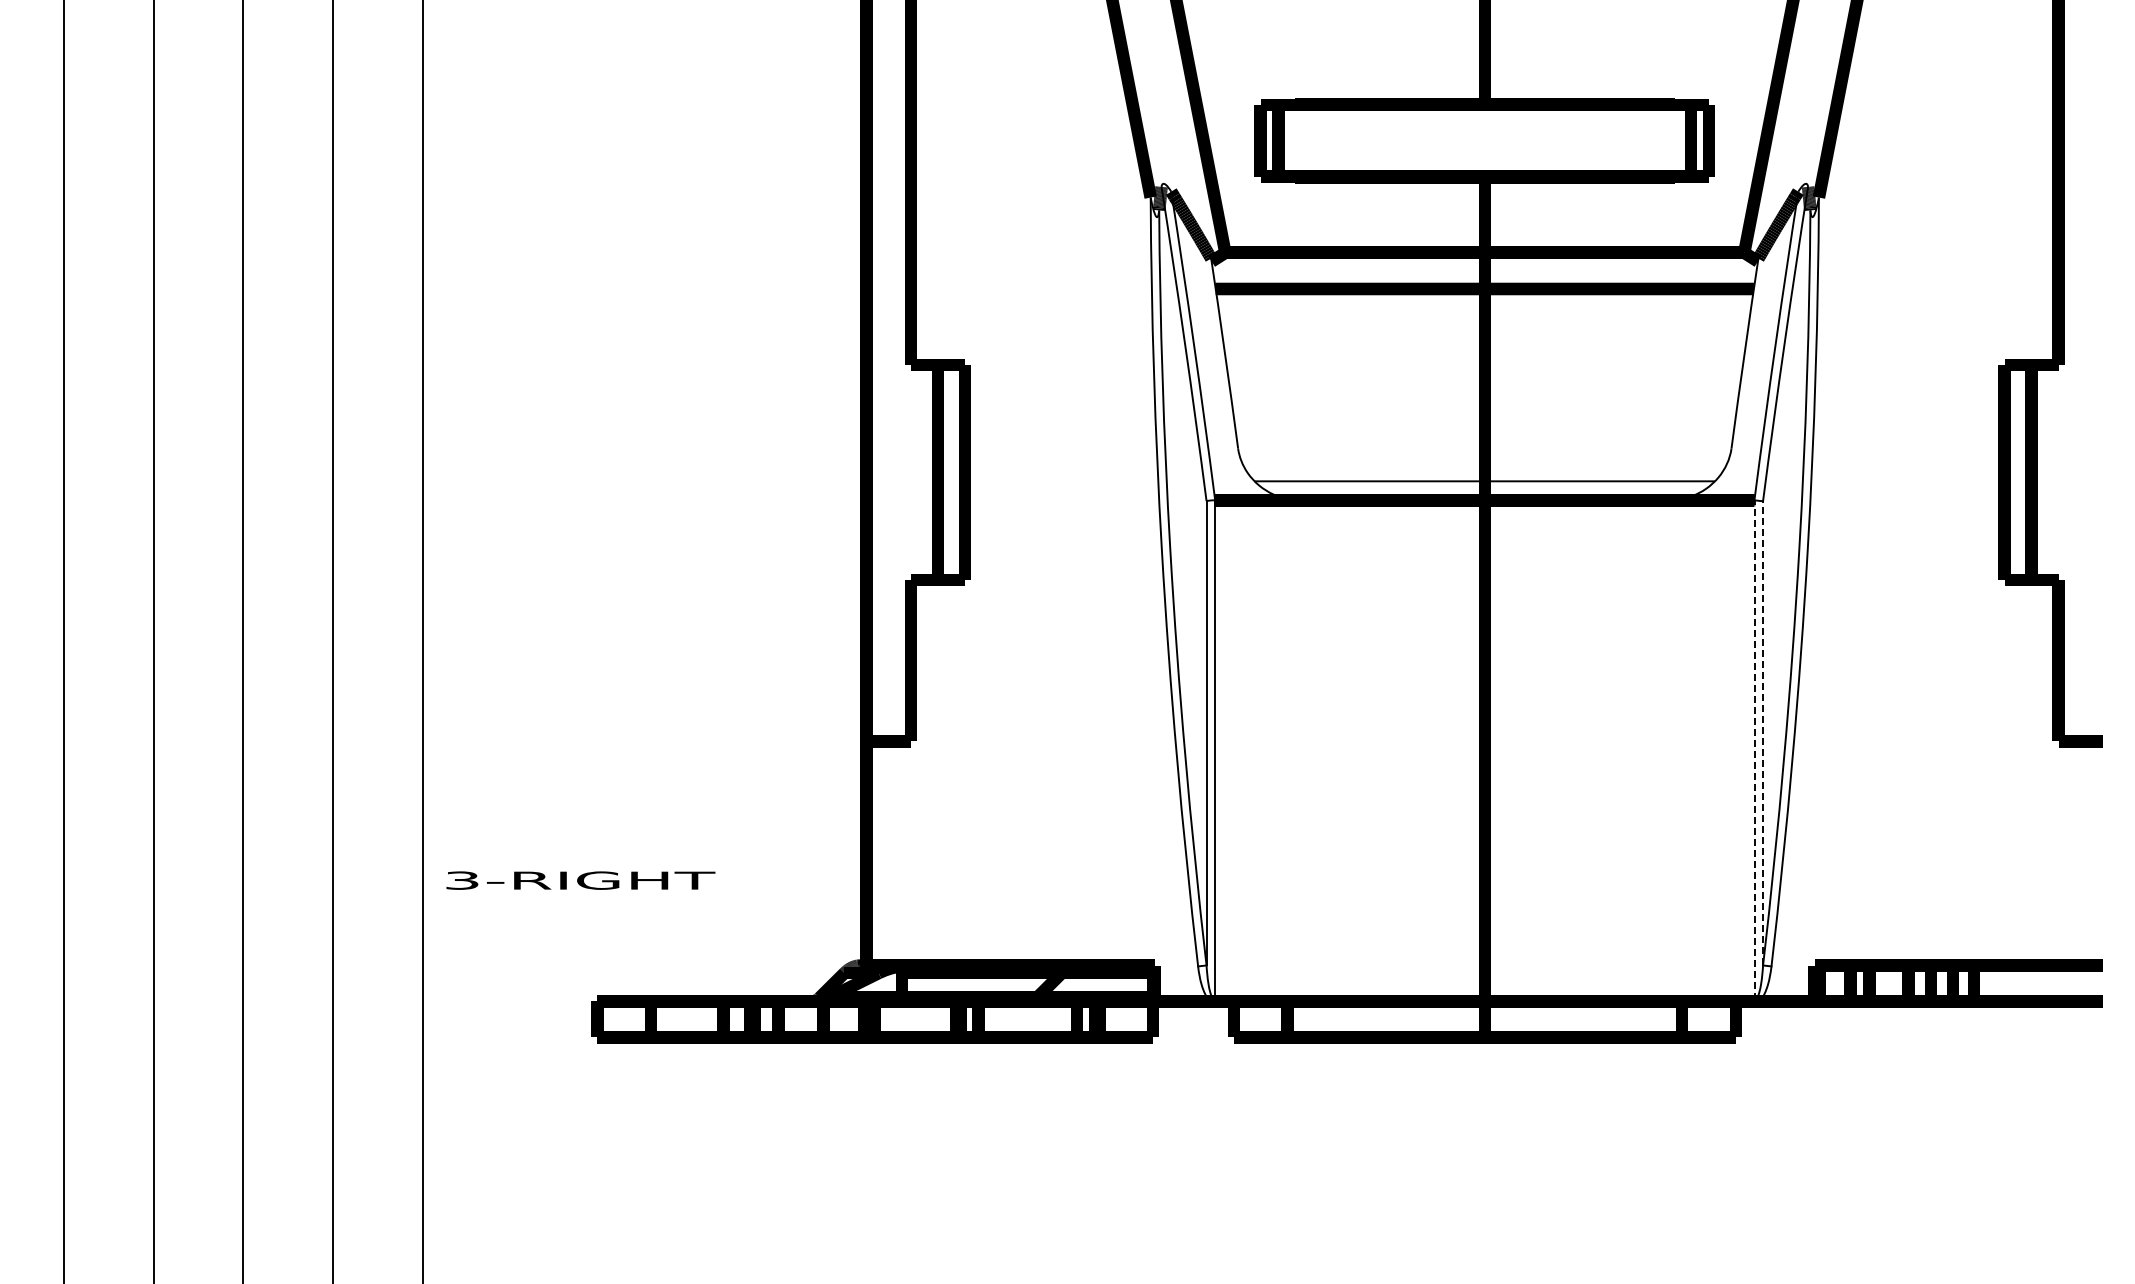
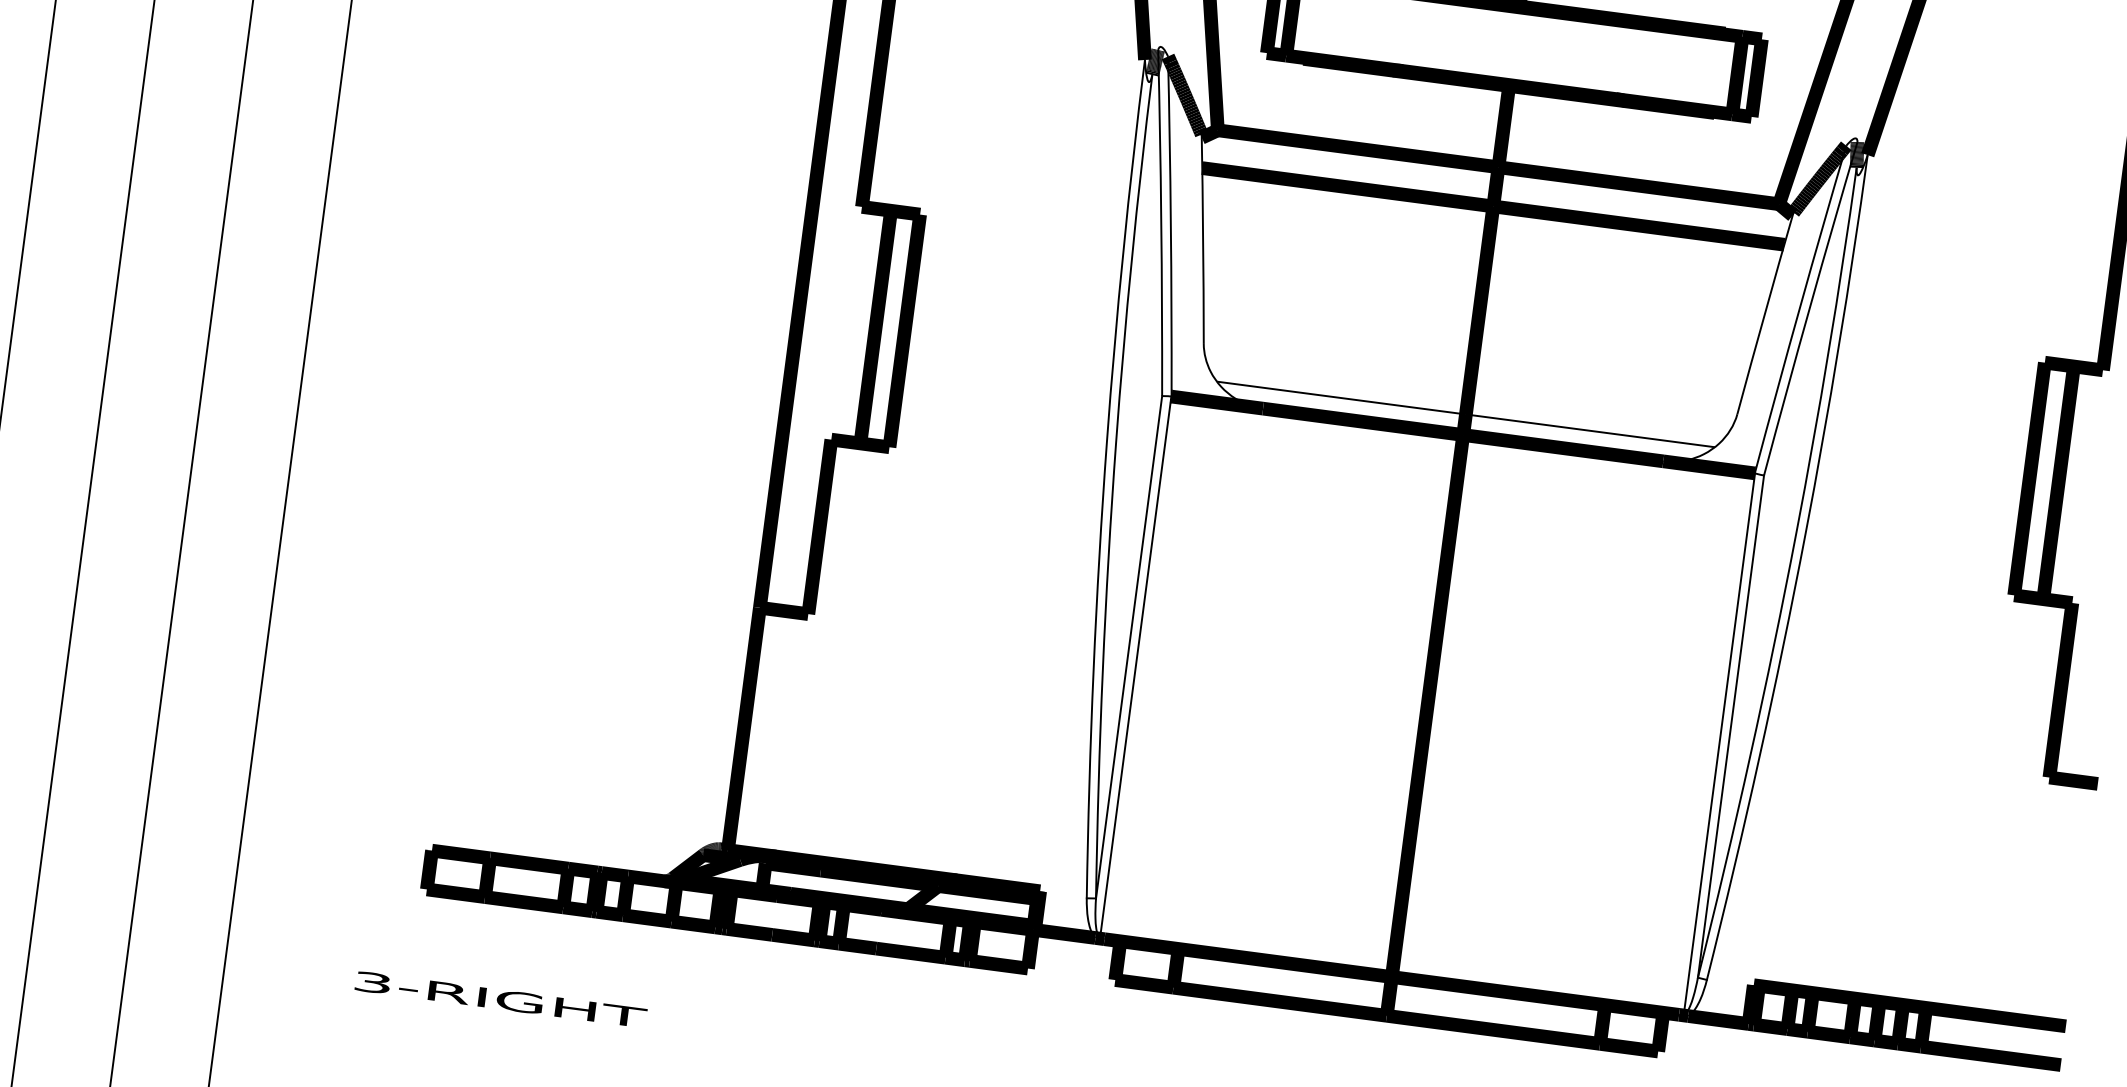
line: (1763, 732) -> (1731, 725), dashed -> solid
line: (1754, 750) -> (1719, 743), dashed -> solid
text: (580, 880) -> (500, 999), moved

